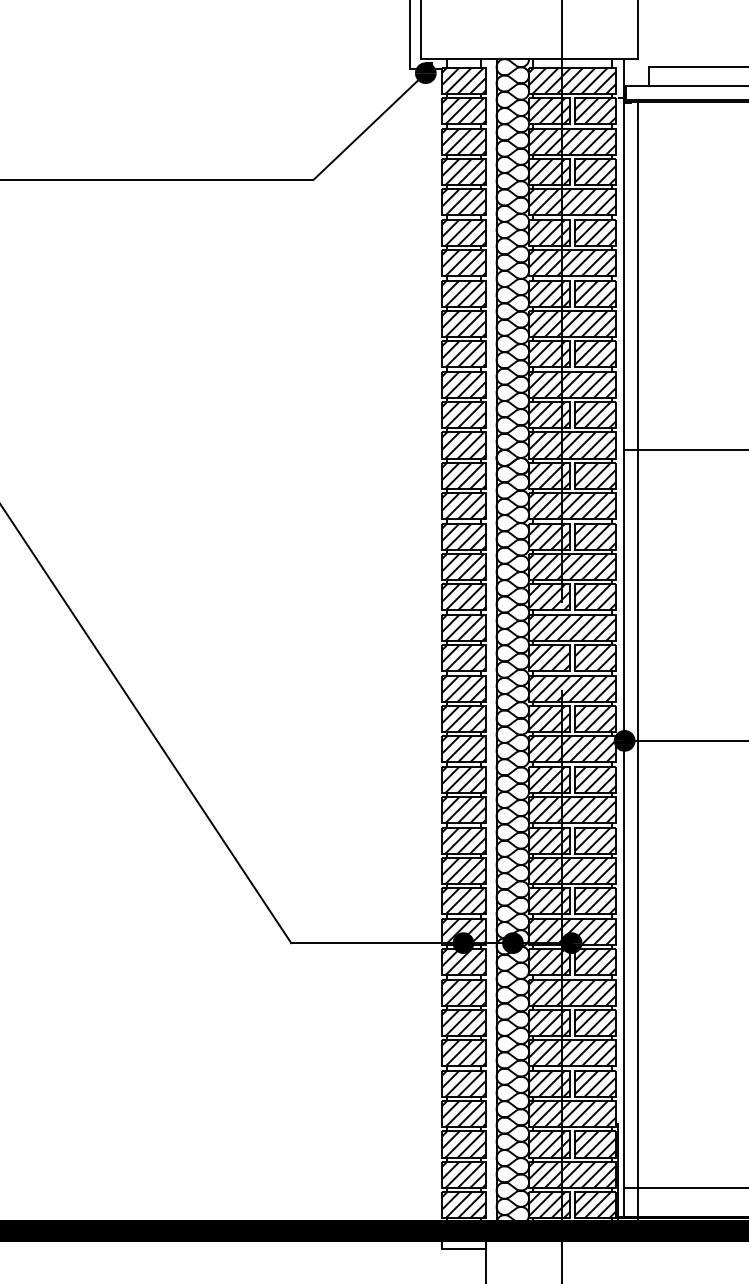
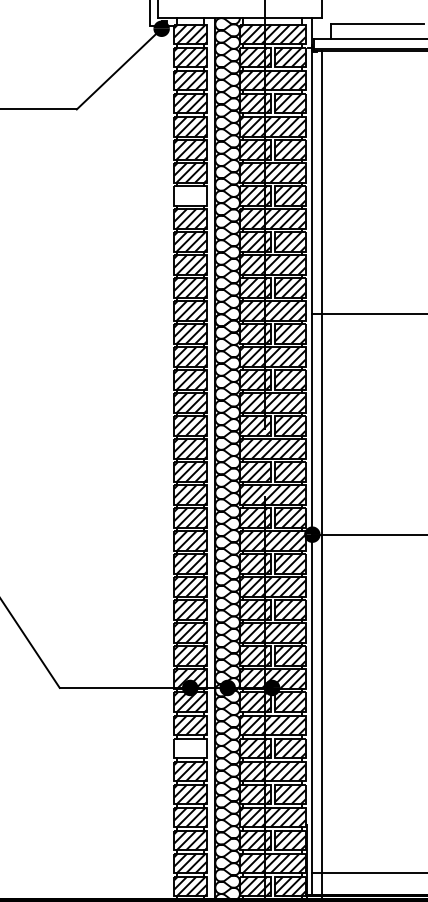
hatch: (463, 293) -> (190, 195), removed
hatch: (463, 1022) -> (190, 748), removed

